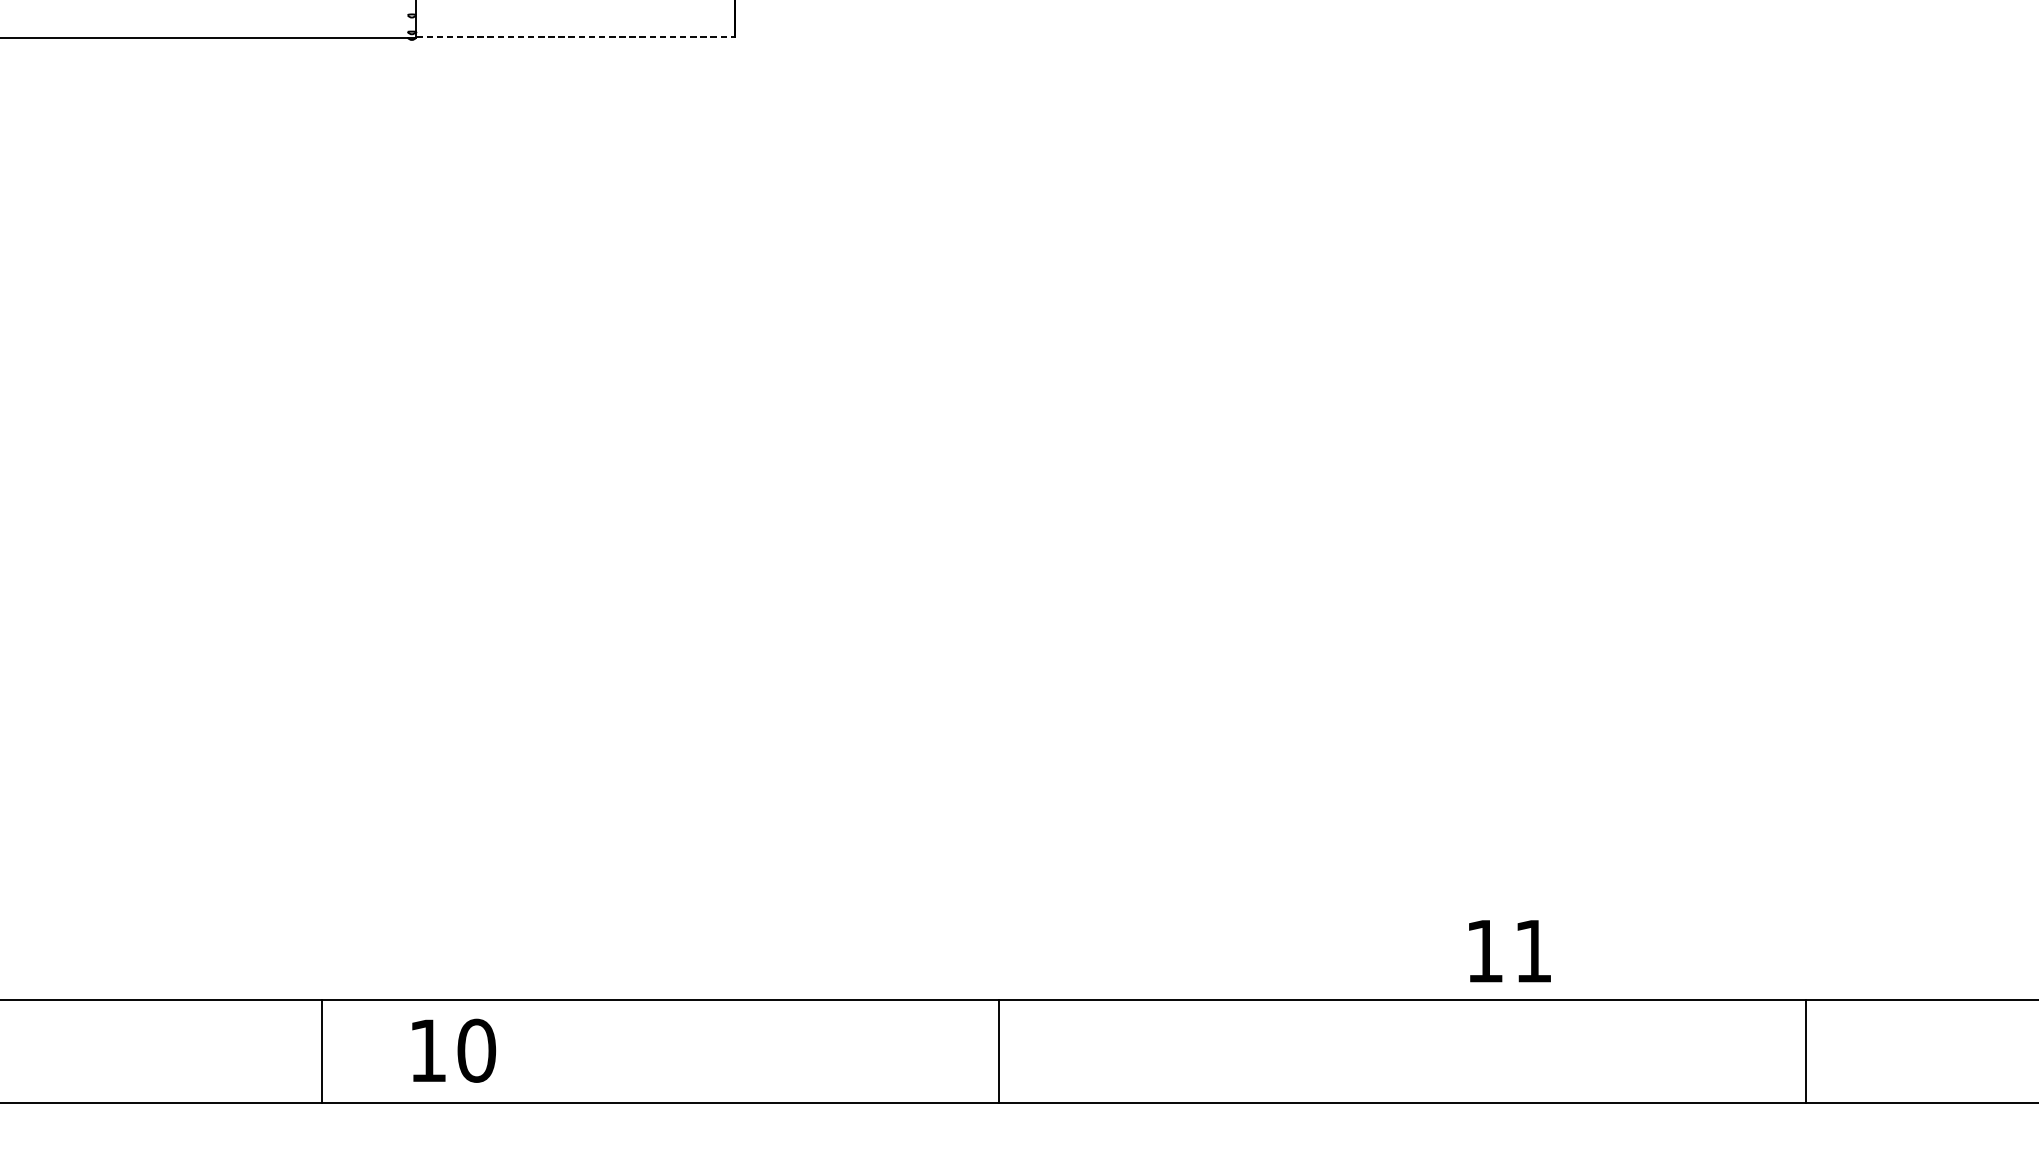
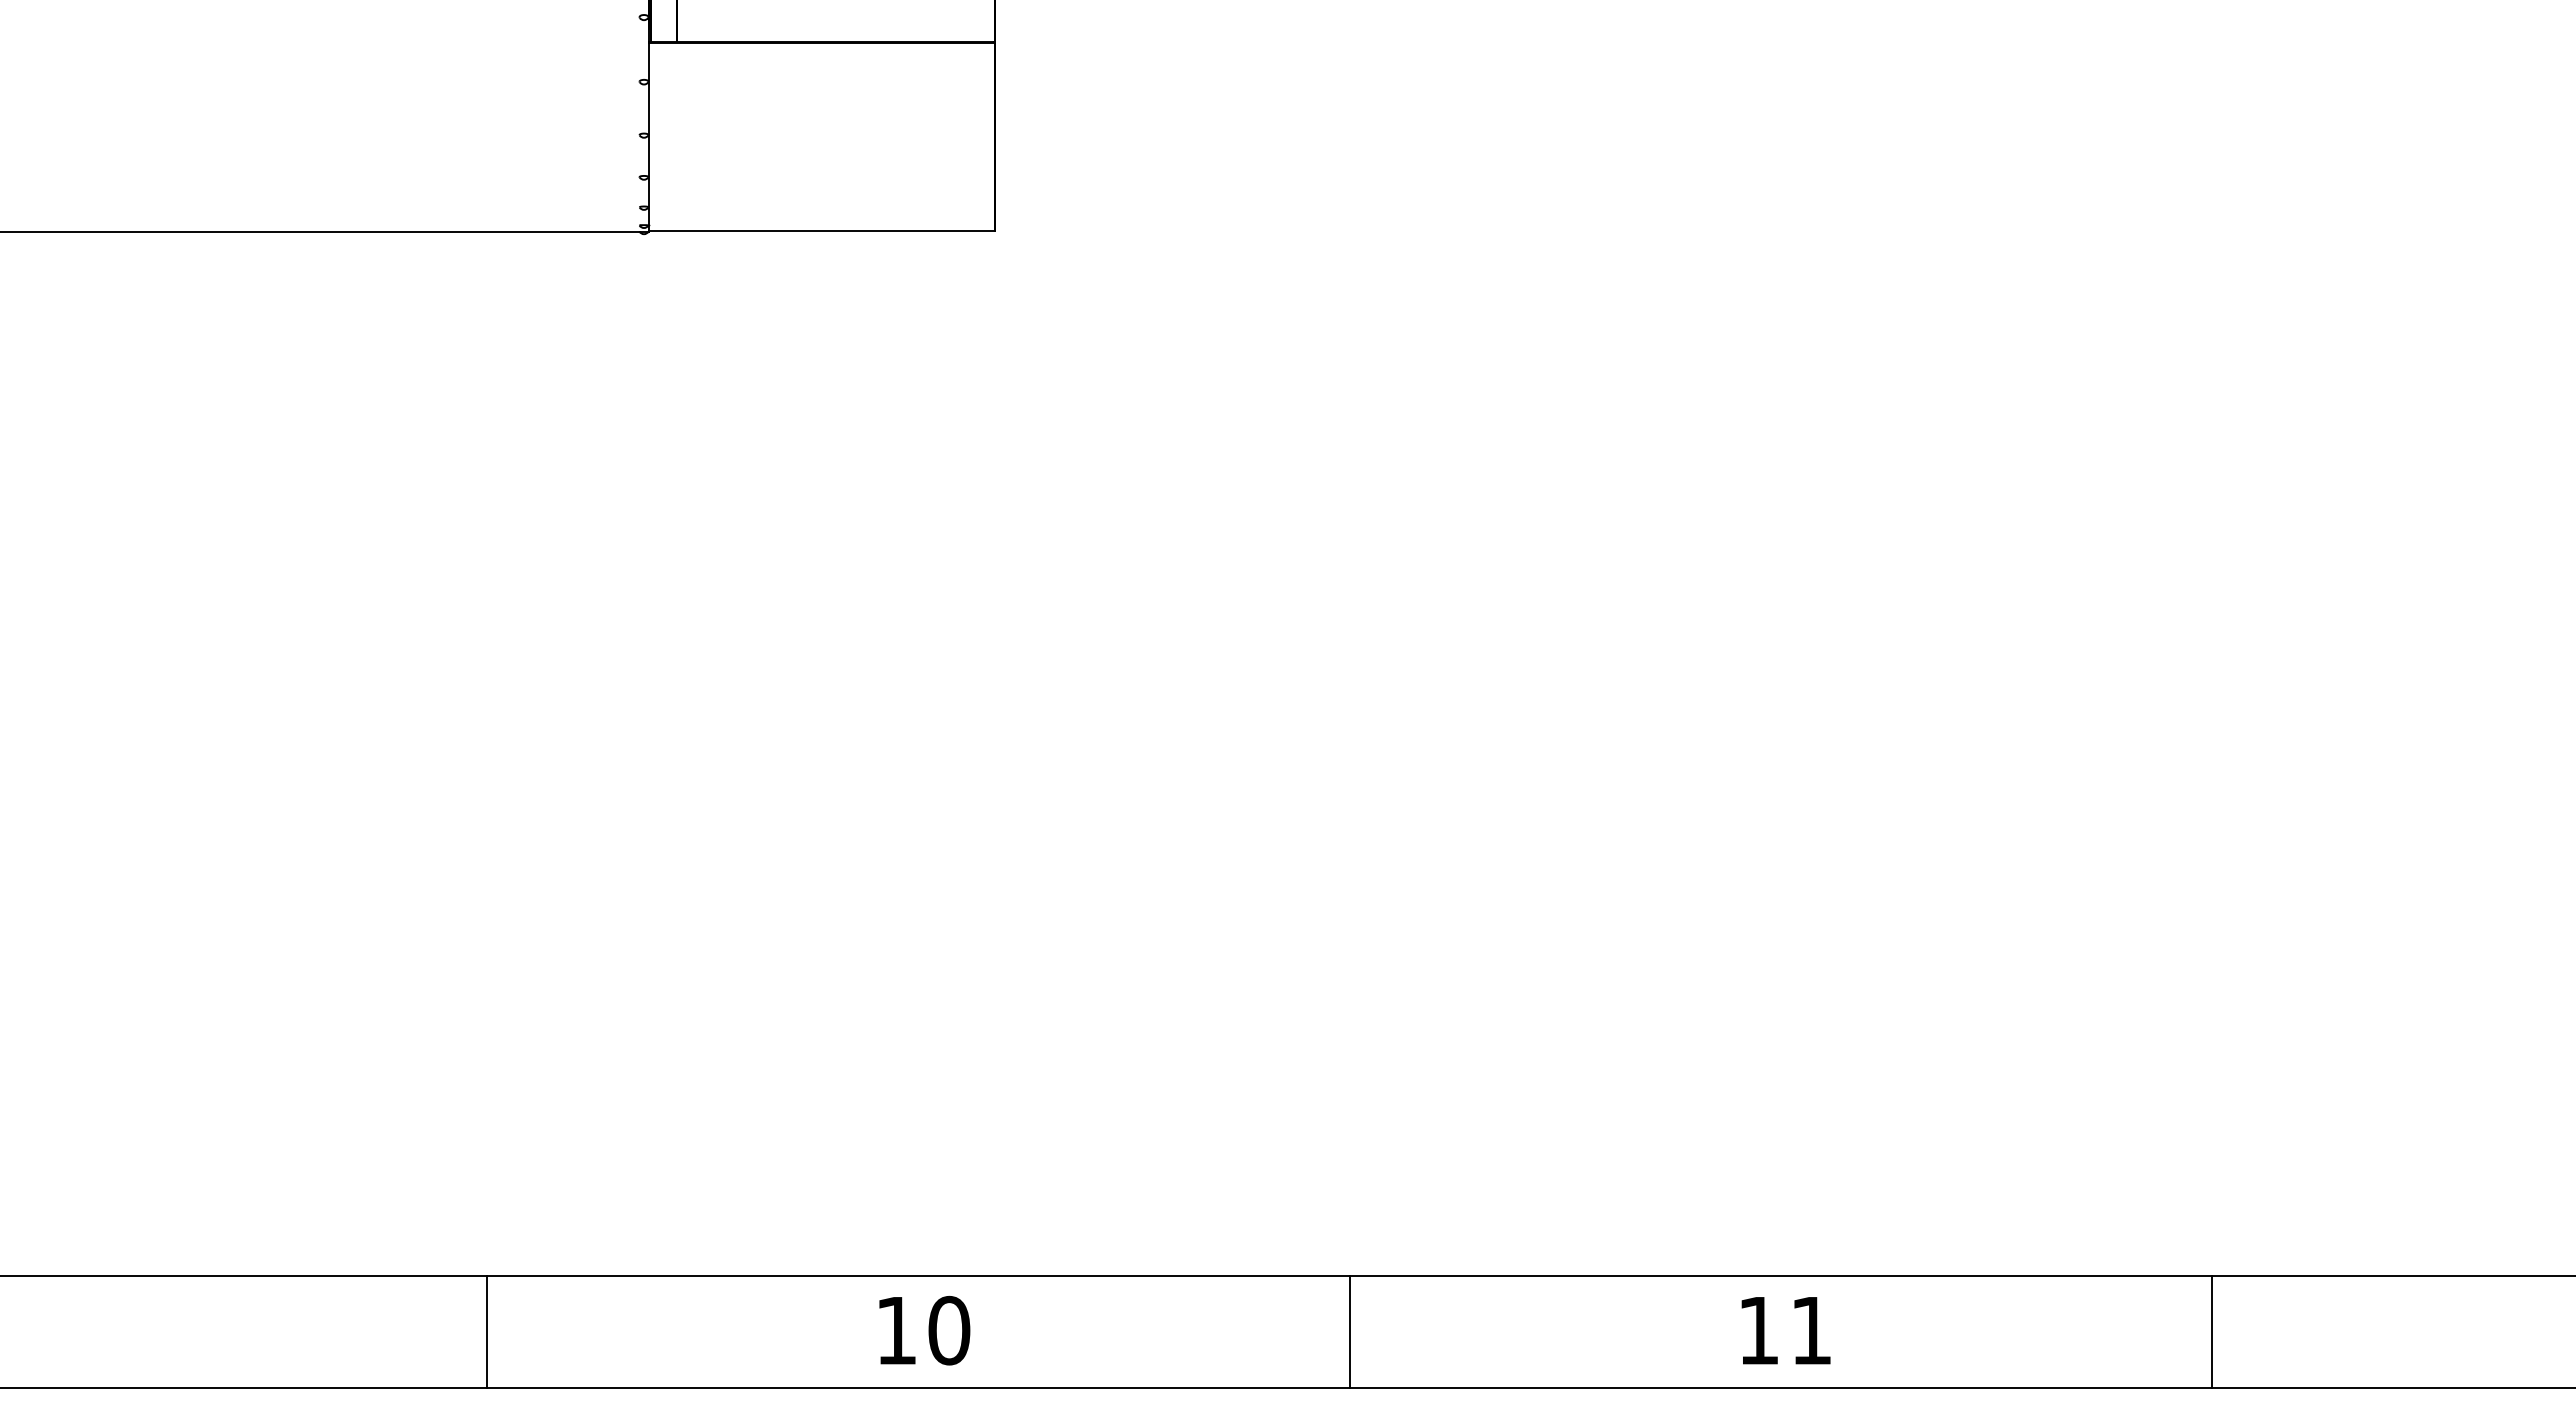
line: (575, 36) -> (821, 230), dashed -> solid
text: (1509, 951) -> (1785, 1330), moved
text: (453, 1050) -> (924, 1330), moved
line: (322, 1051) -> (487, 1331), moved
line: (998, 1051) -> (1349, 1331), moved
line: (1805, 1051) -> (2211, 1331), moved

